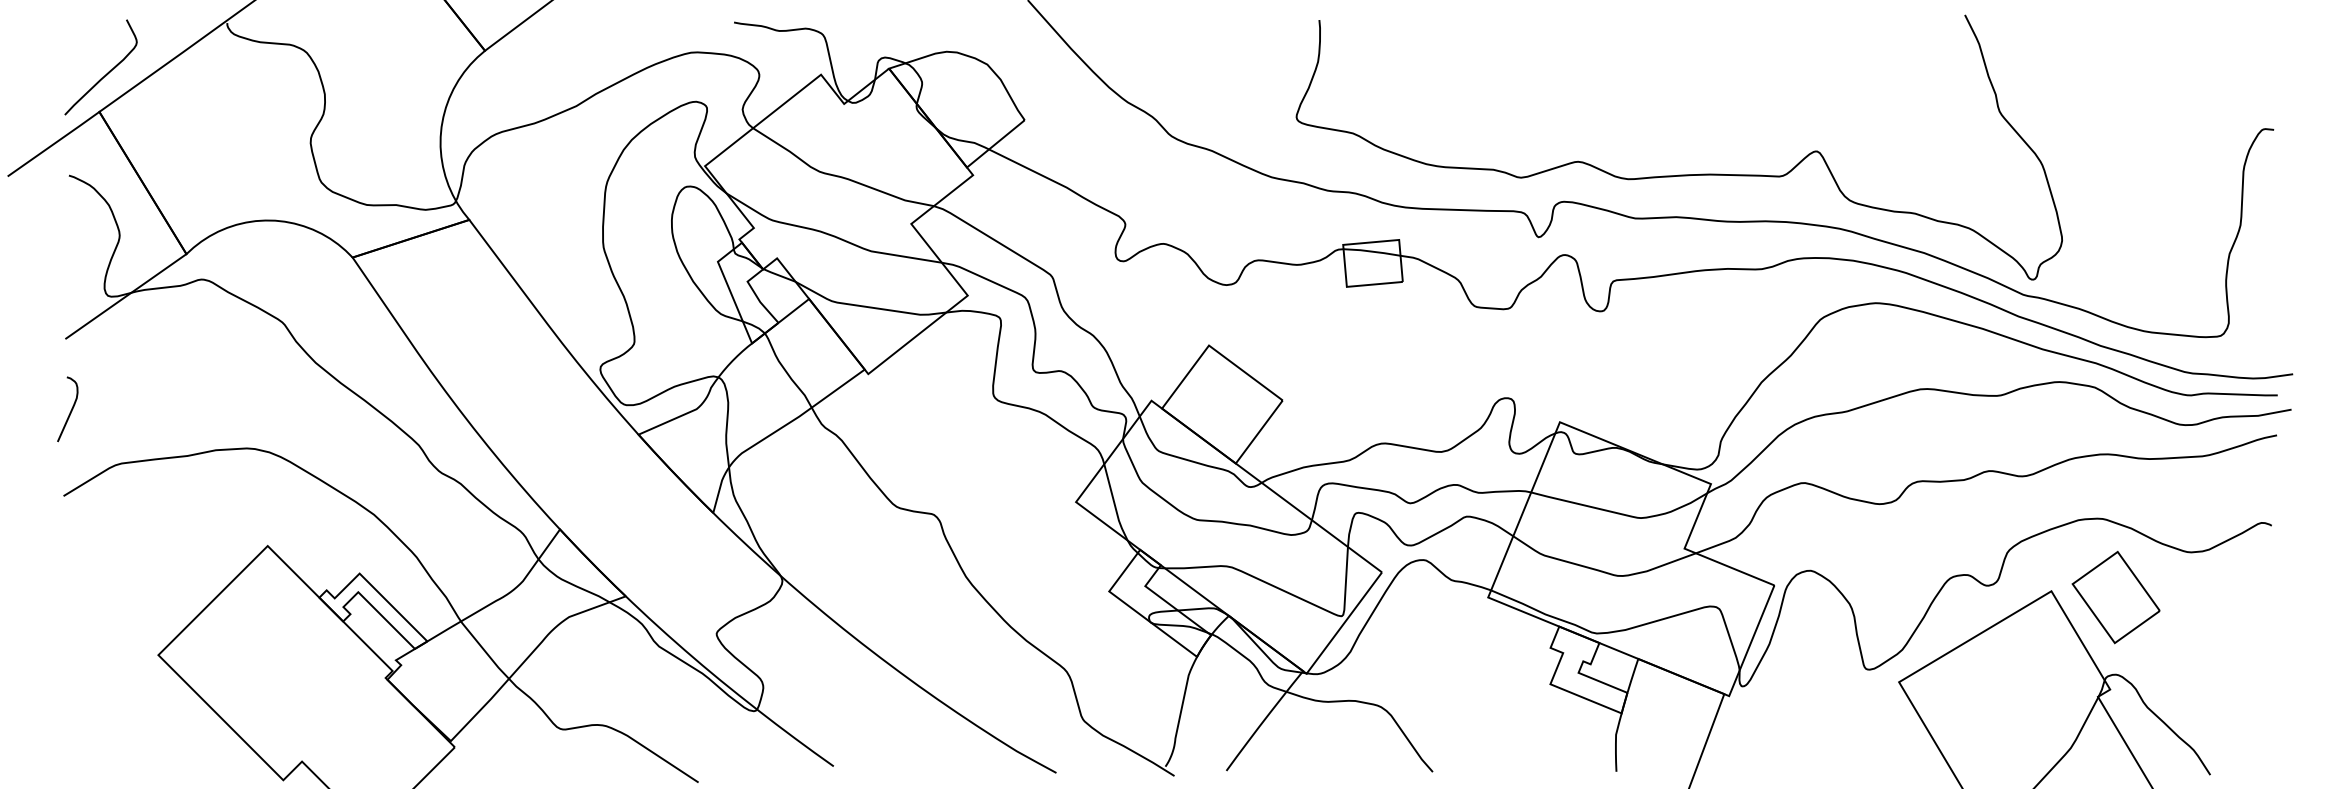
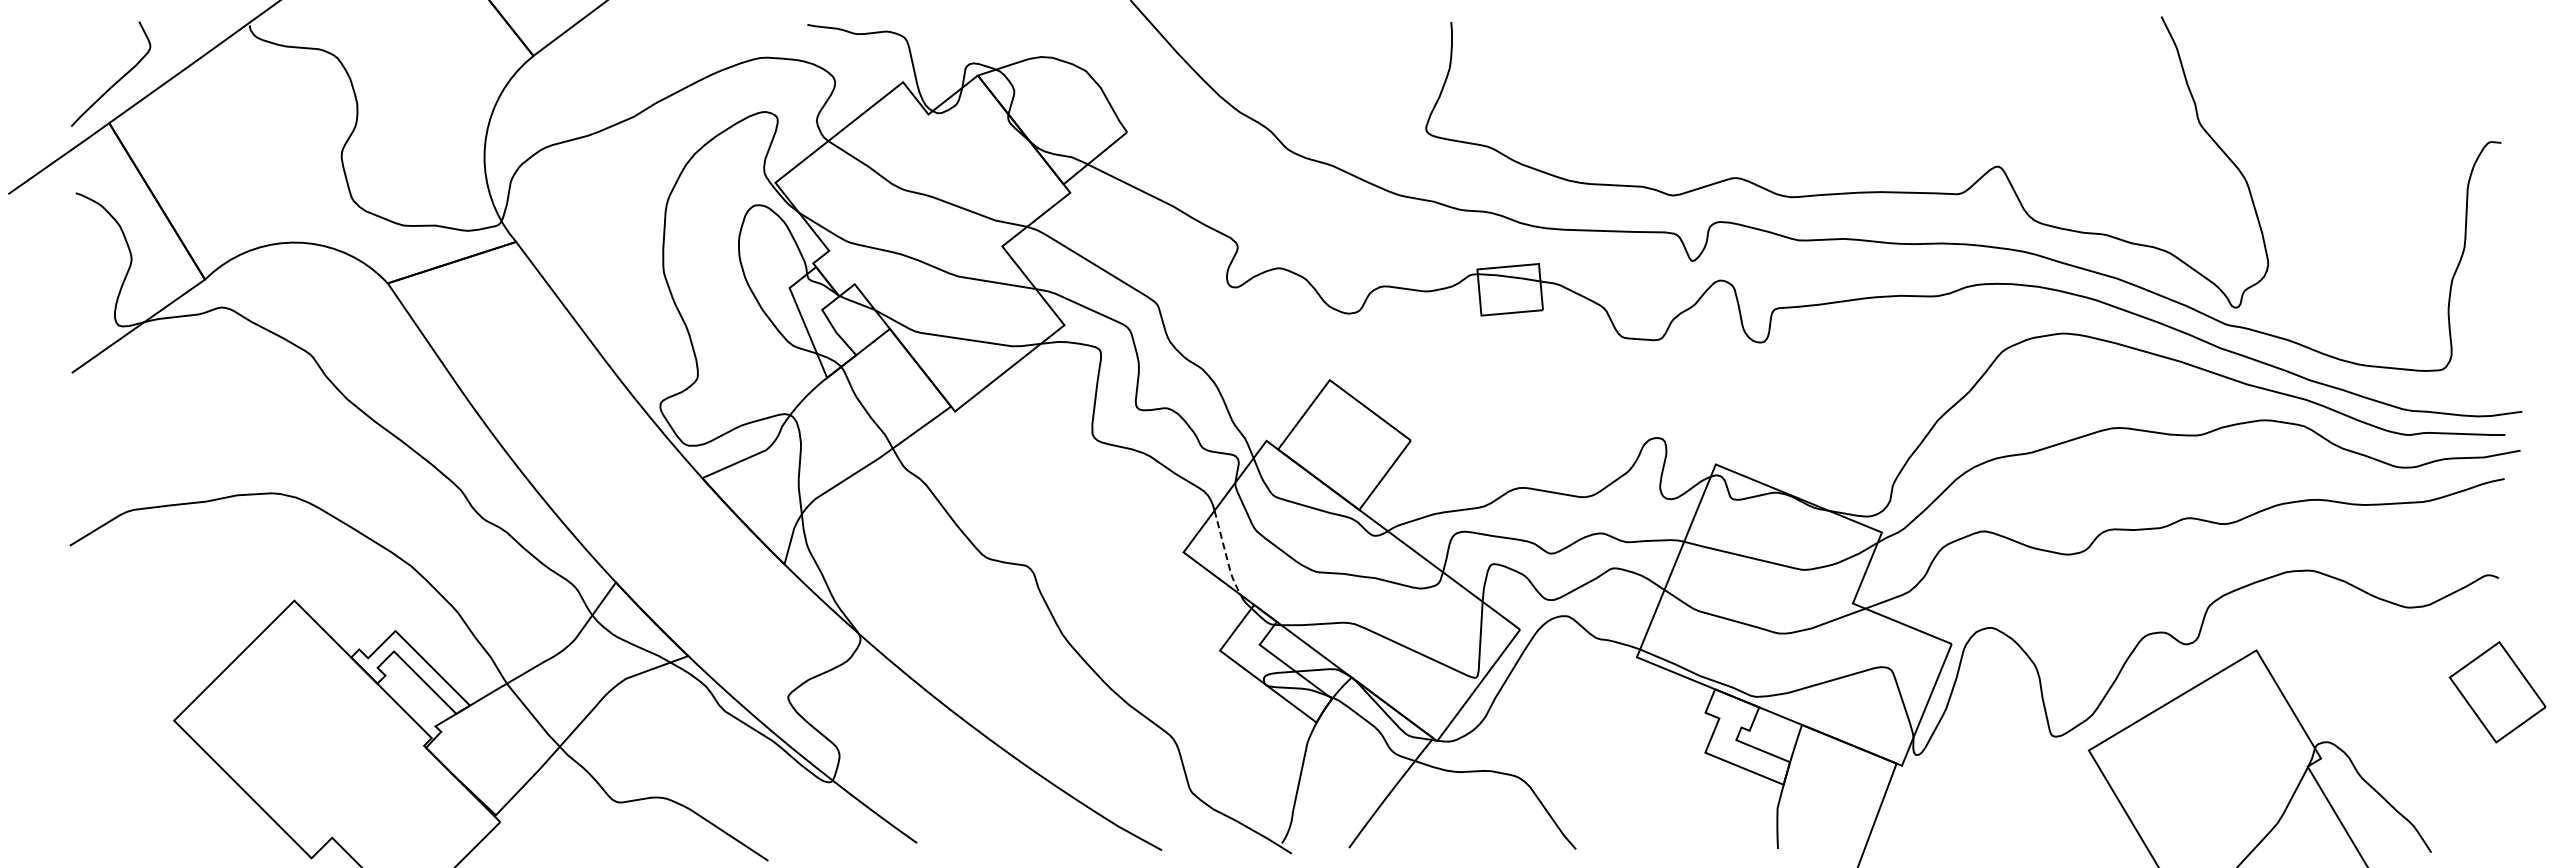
curve: (70, 410) -> (77, 451), removed
line: (1115, 504) -> (1226, 554), solid -> dashed
part: (2116, 597) -> (2497, 692), moved

